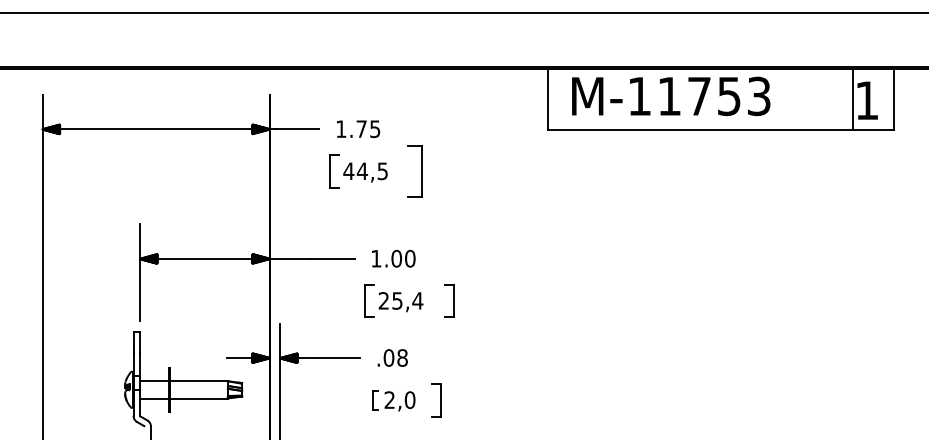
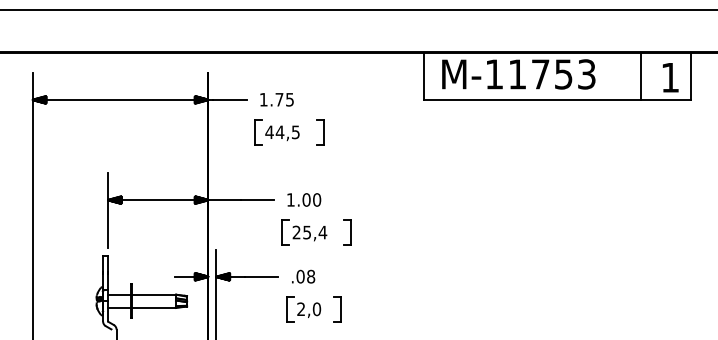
line: (853, 99) -> (641, 76), moved
part: (414, 171) -> (320, 132), size x0.62
part: (375, 400) -> (290, 309), size x1.67

